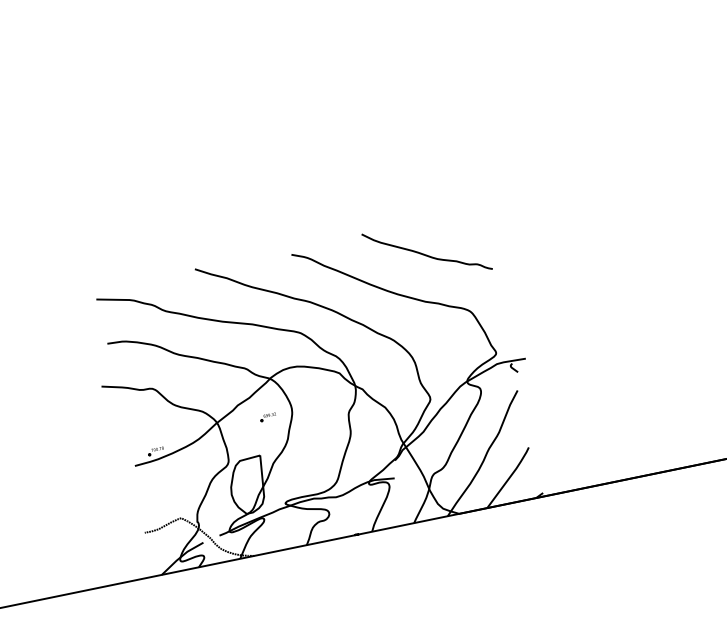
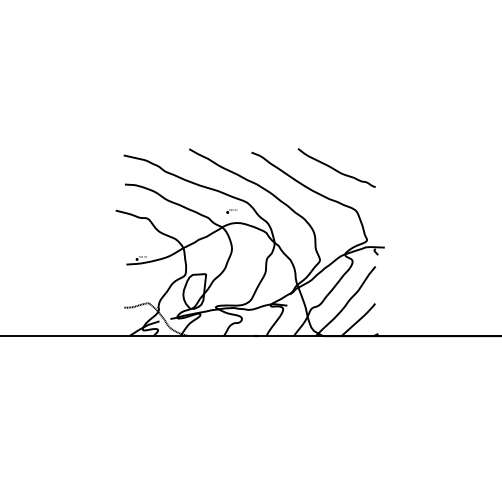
part: (267, 417) -> (231, 211), moved

